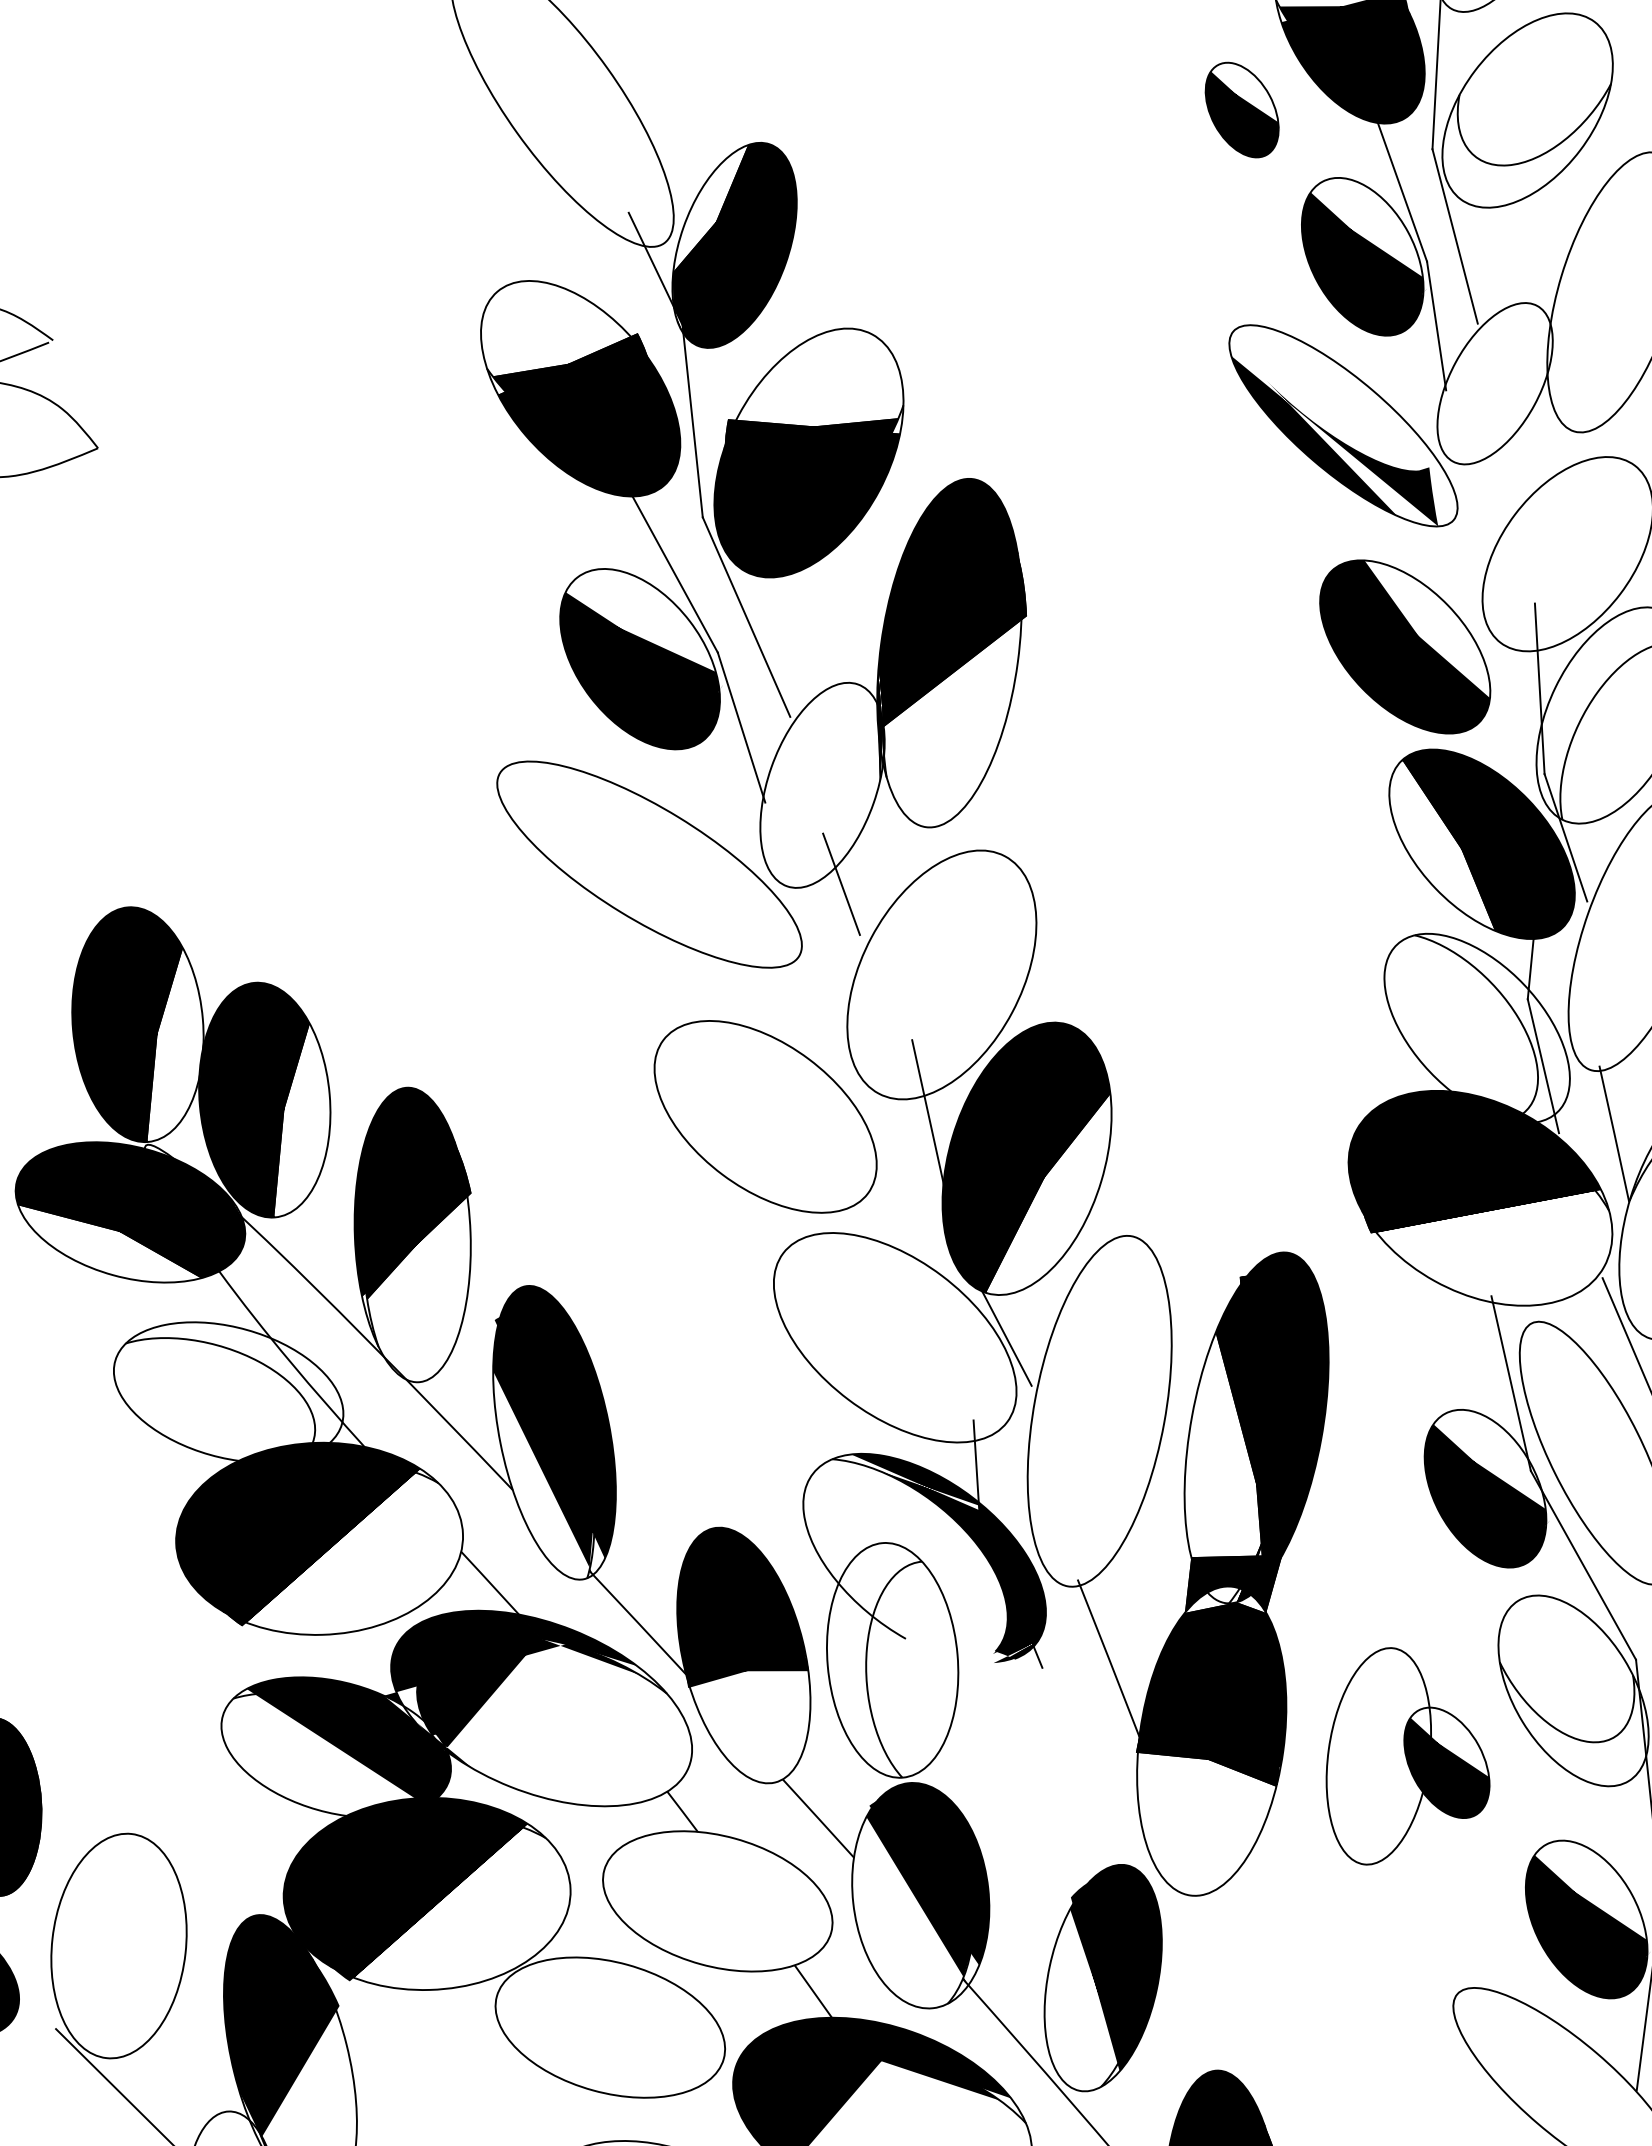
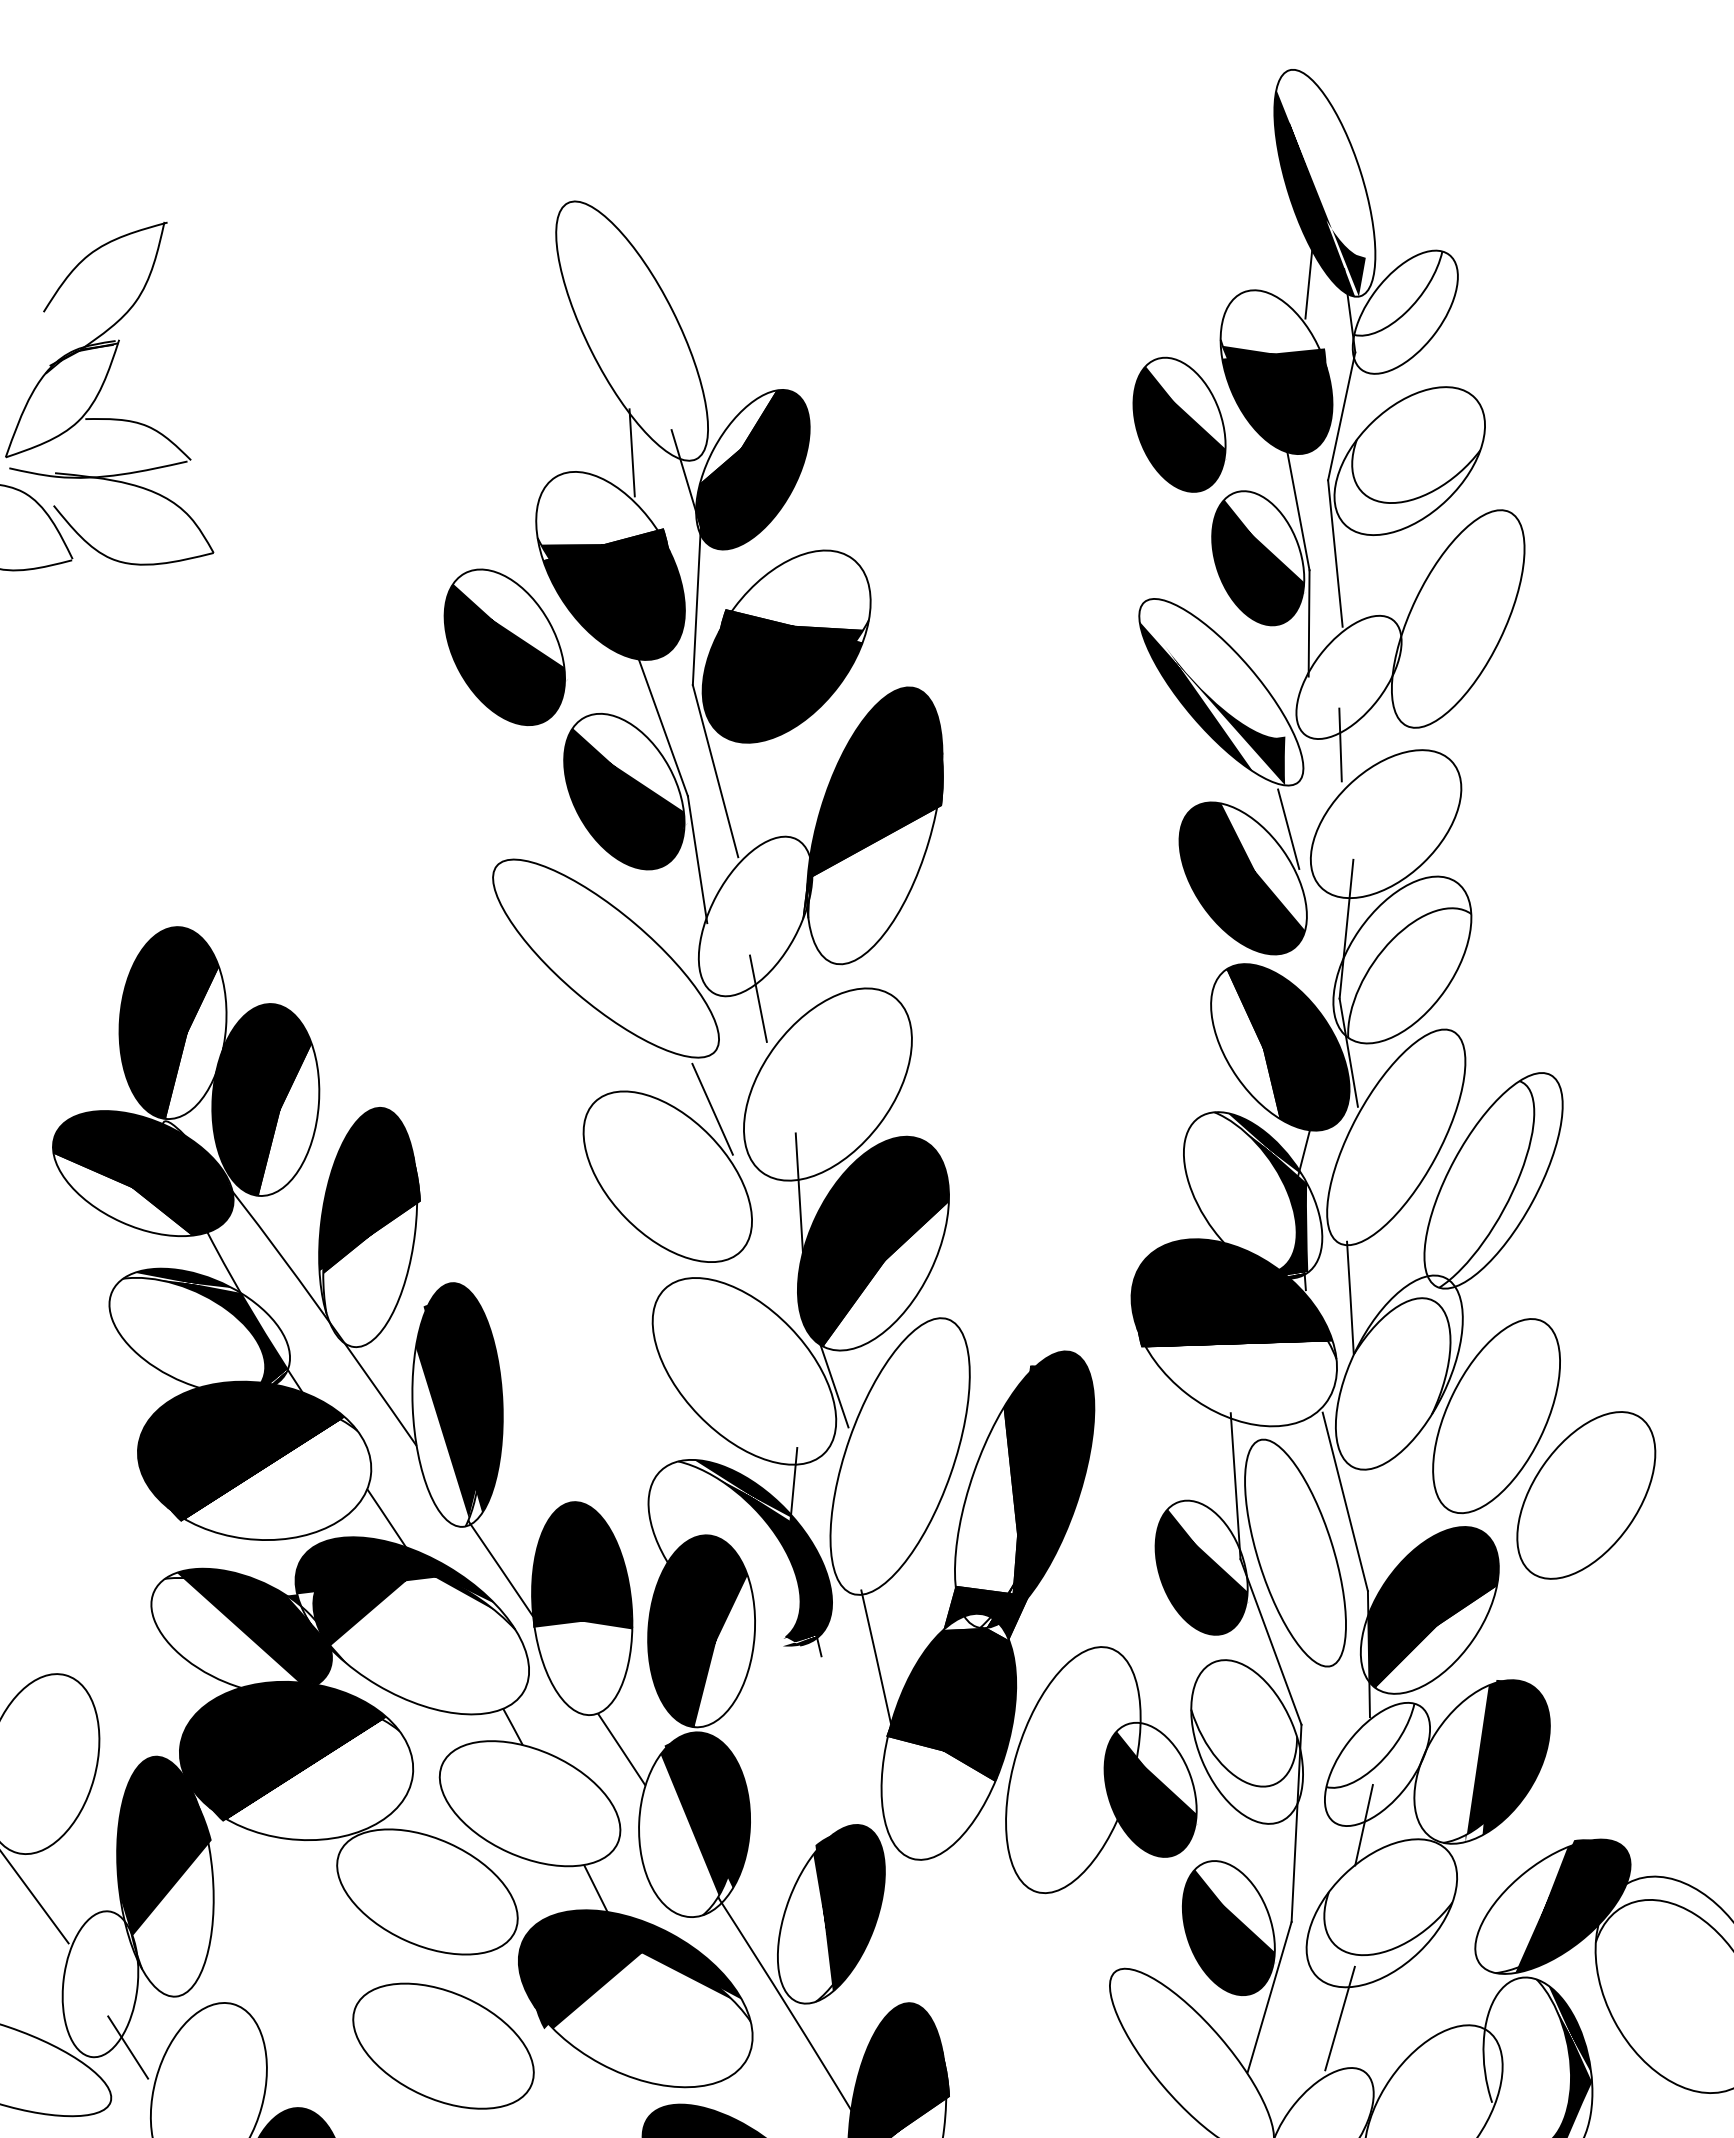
part: (1242, 109) -> (1179, 424), size x1.67
line: (584, 247) -> (631, 452), added
line: (1497, 466) -> (1340, 744), added
part: (467, 506) -> (504, 646), added
line: (1450, 577) -> (1288, 828), added
line: (806, 1025) -> (712, 1108), added
fill: (1495, 1025) -> (1268, 1195), added
fill: (242, 1388) -> (211, 1329), added
fill: (887, 1661) -> (697, 1631), added
part: (1402, 1752) -> (1101, 1770), size x1.43

